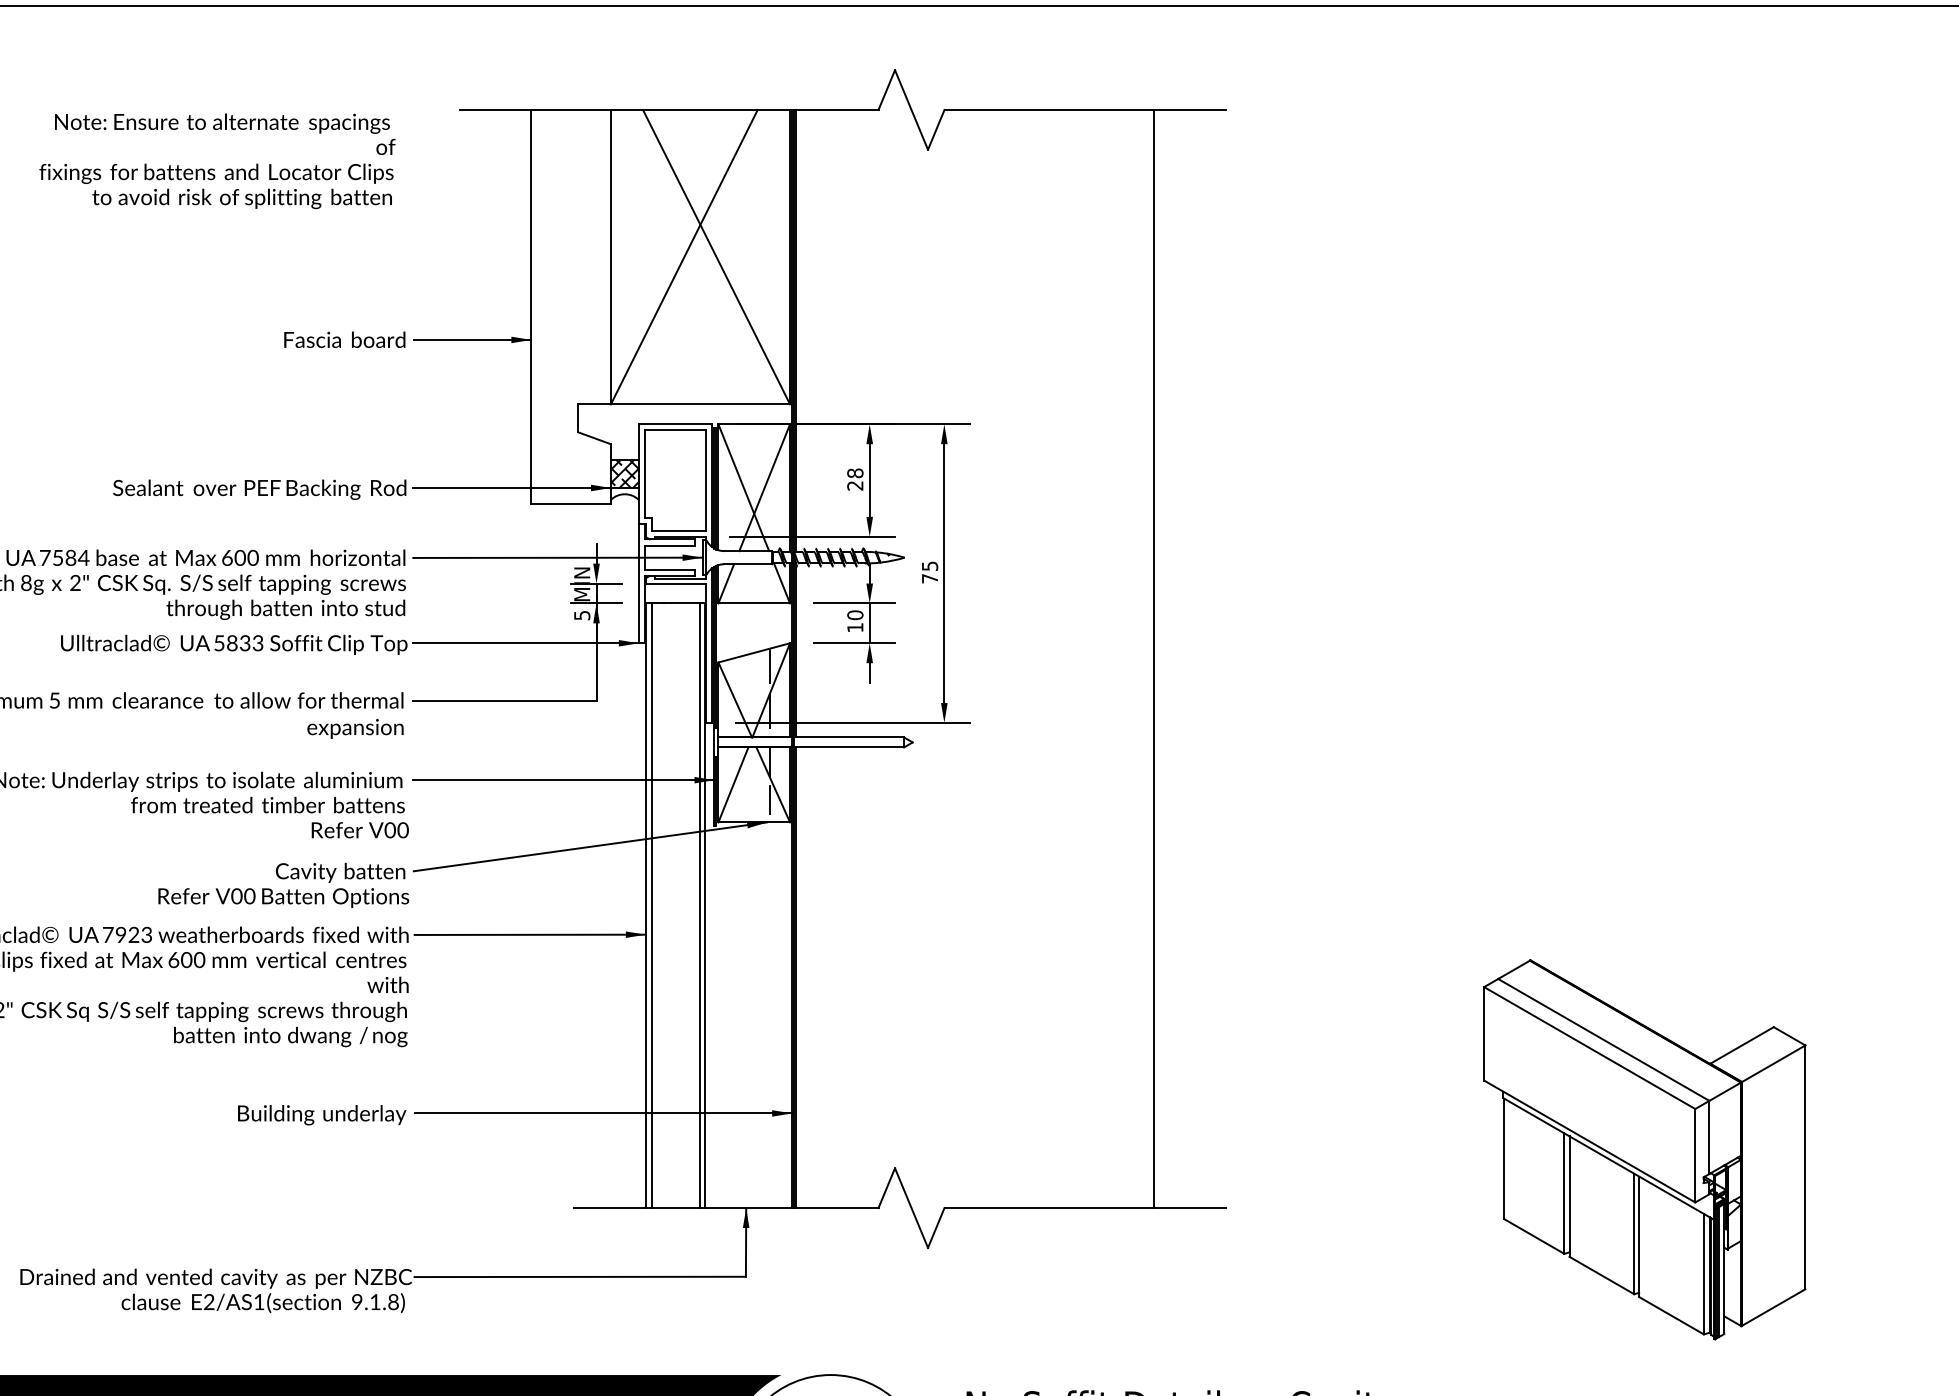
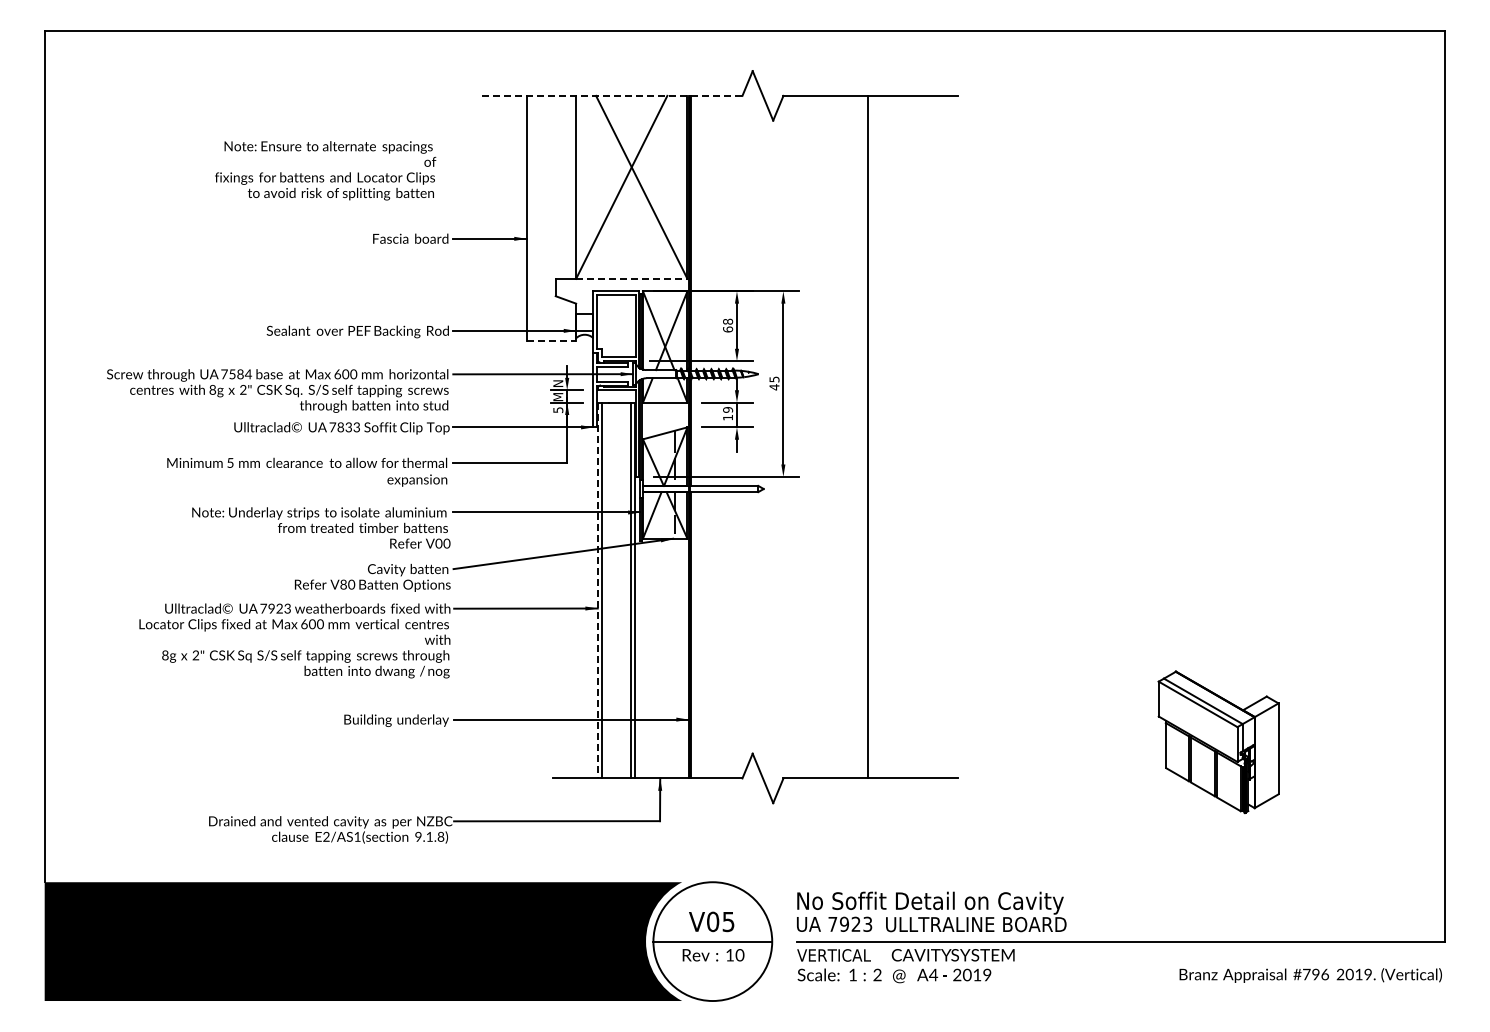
line: (669, 109) -> (612, 95), solid -> dashed
text: (217, 160) -> (325, 170), moved
line: (700, 403) -> (631, 278), solid -> dashed
hatch: (624, 472) -> (584, 321), removed
text: (856, 485) -> (728, 329), 28 -> 68
line: (571, 503) -> (551, 340), solid -> dashed
text: (930, 579) -> (774, 387), 75 -> 45
text: (856, 614) -> (728, 409), 10 -> 19
text: (218, 643) -> (332, 427), 5833 -> 7833
line: (1153, 657) -> (867, 436), moved
text: (236, 896) -> (343, 584), V00 -> V80
line: (645, 905) -> (597, 590), solid -> dashed
part: (1644, 1150) -> (1218, 742), size x0.6

